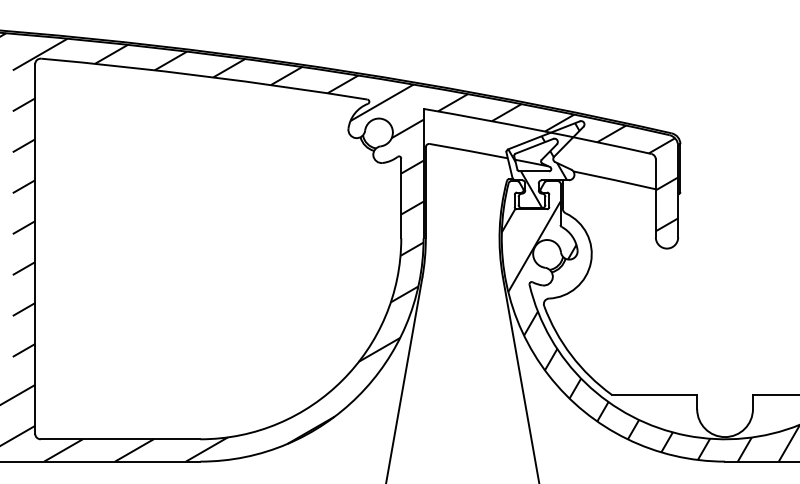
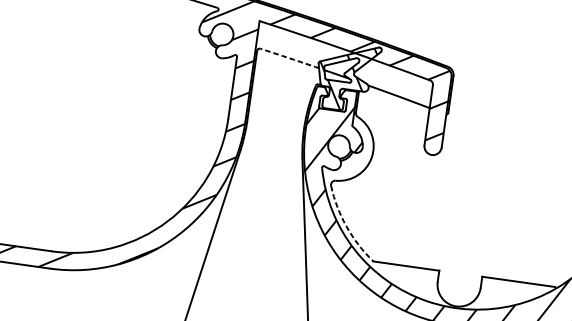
arc: (468, 151) -> (289, 58), solid -> dashed
arc: (571, 355) -> (346, 226), solid -> dashed

